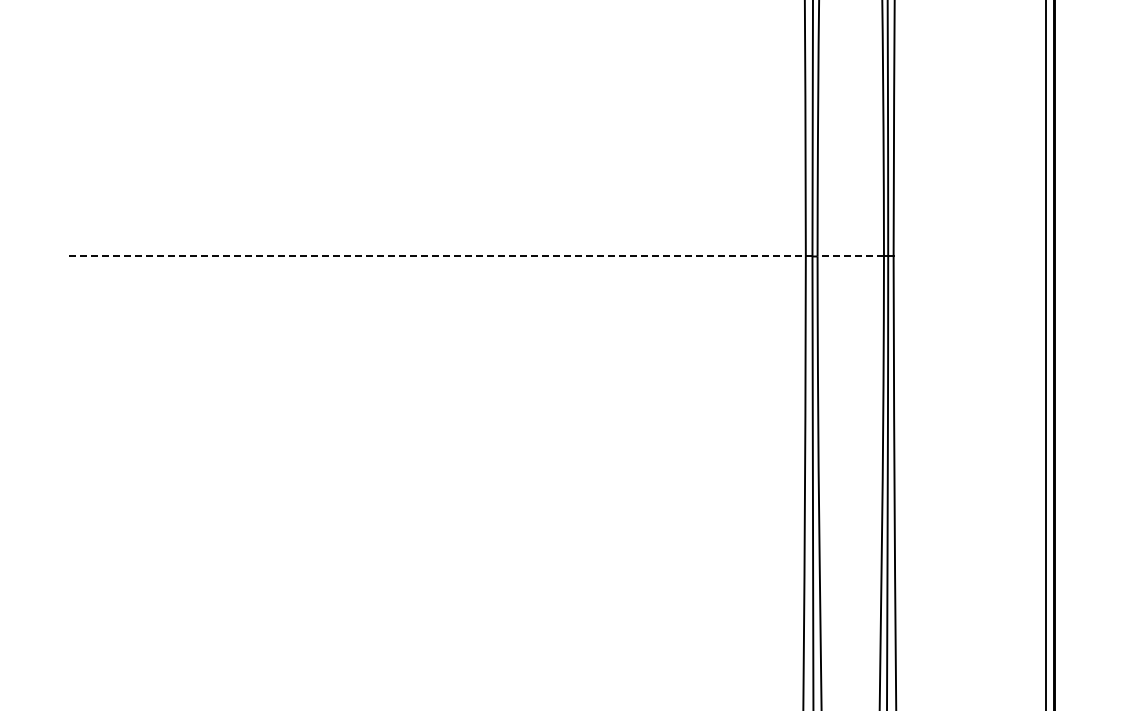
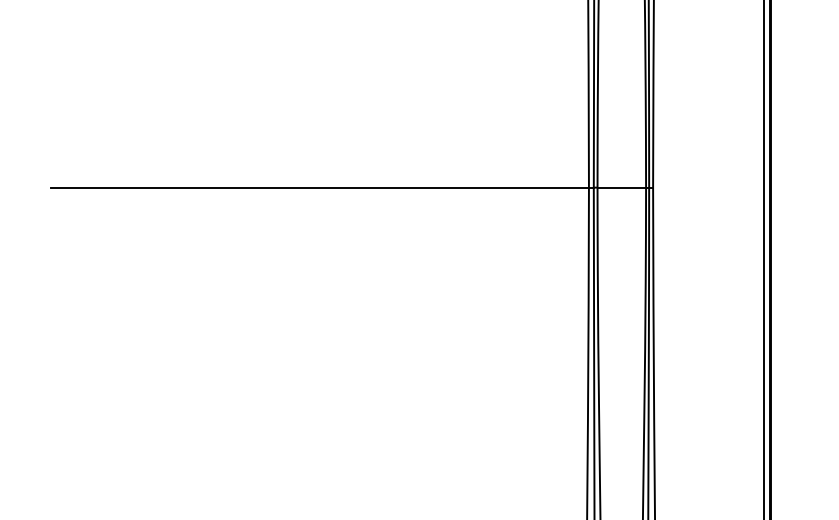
line: (438, 256) -> (320, 187), dashed -> solid
line: (850, 256) -> (621, 187), dashed -> solid

